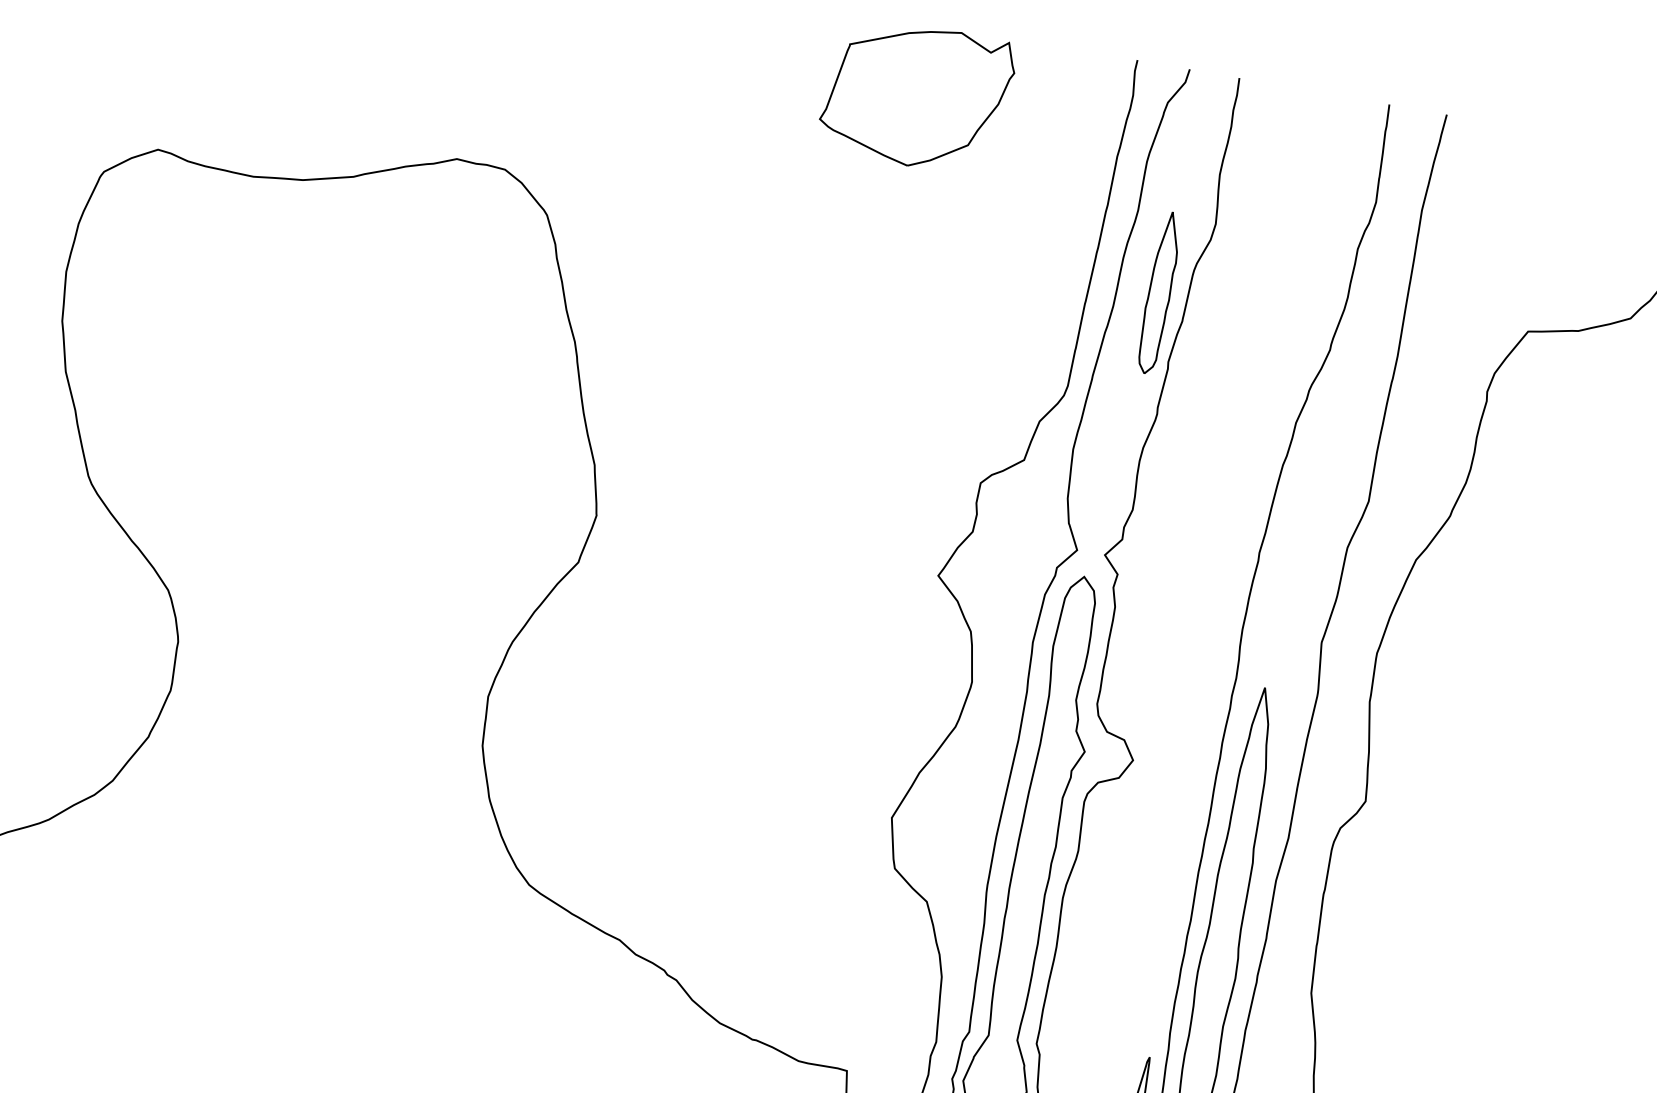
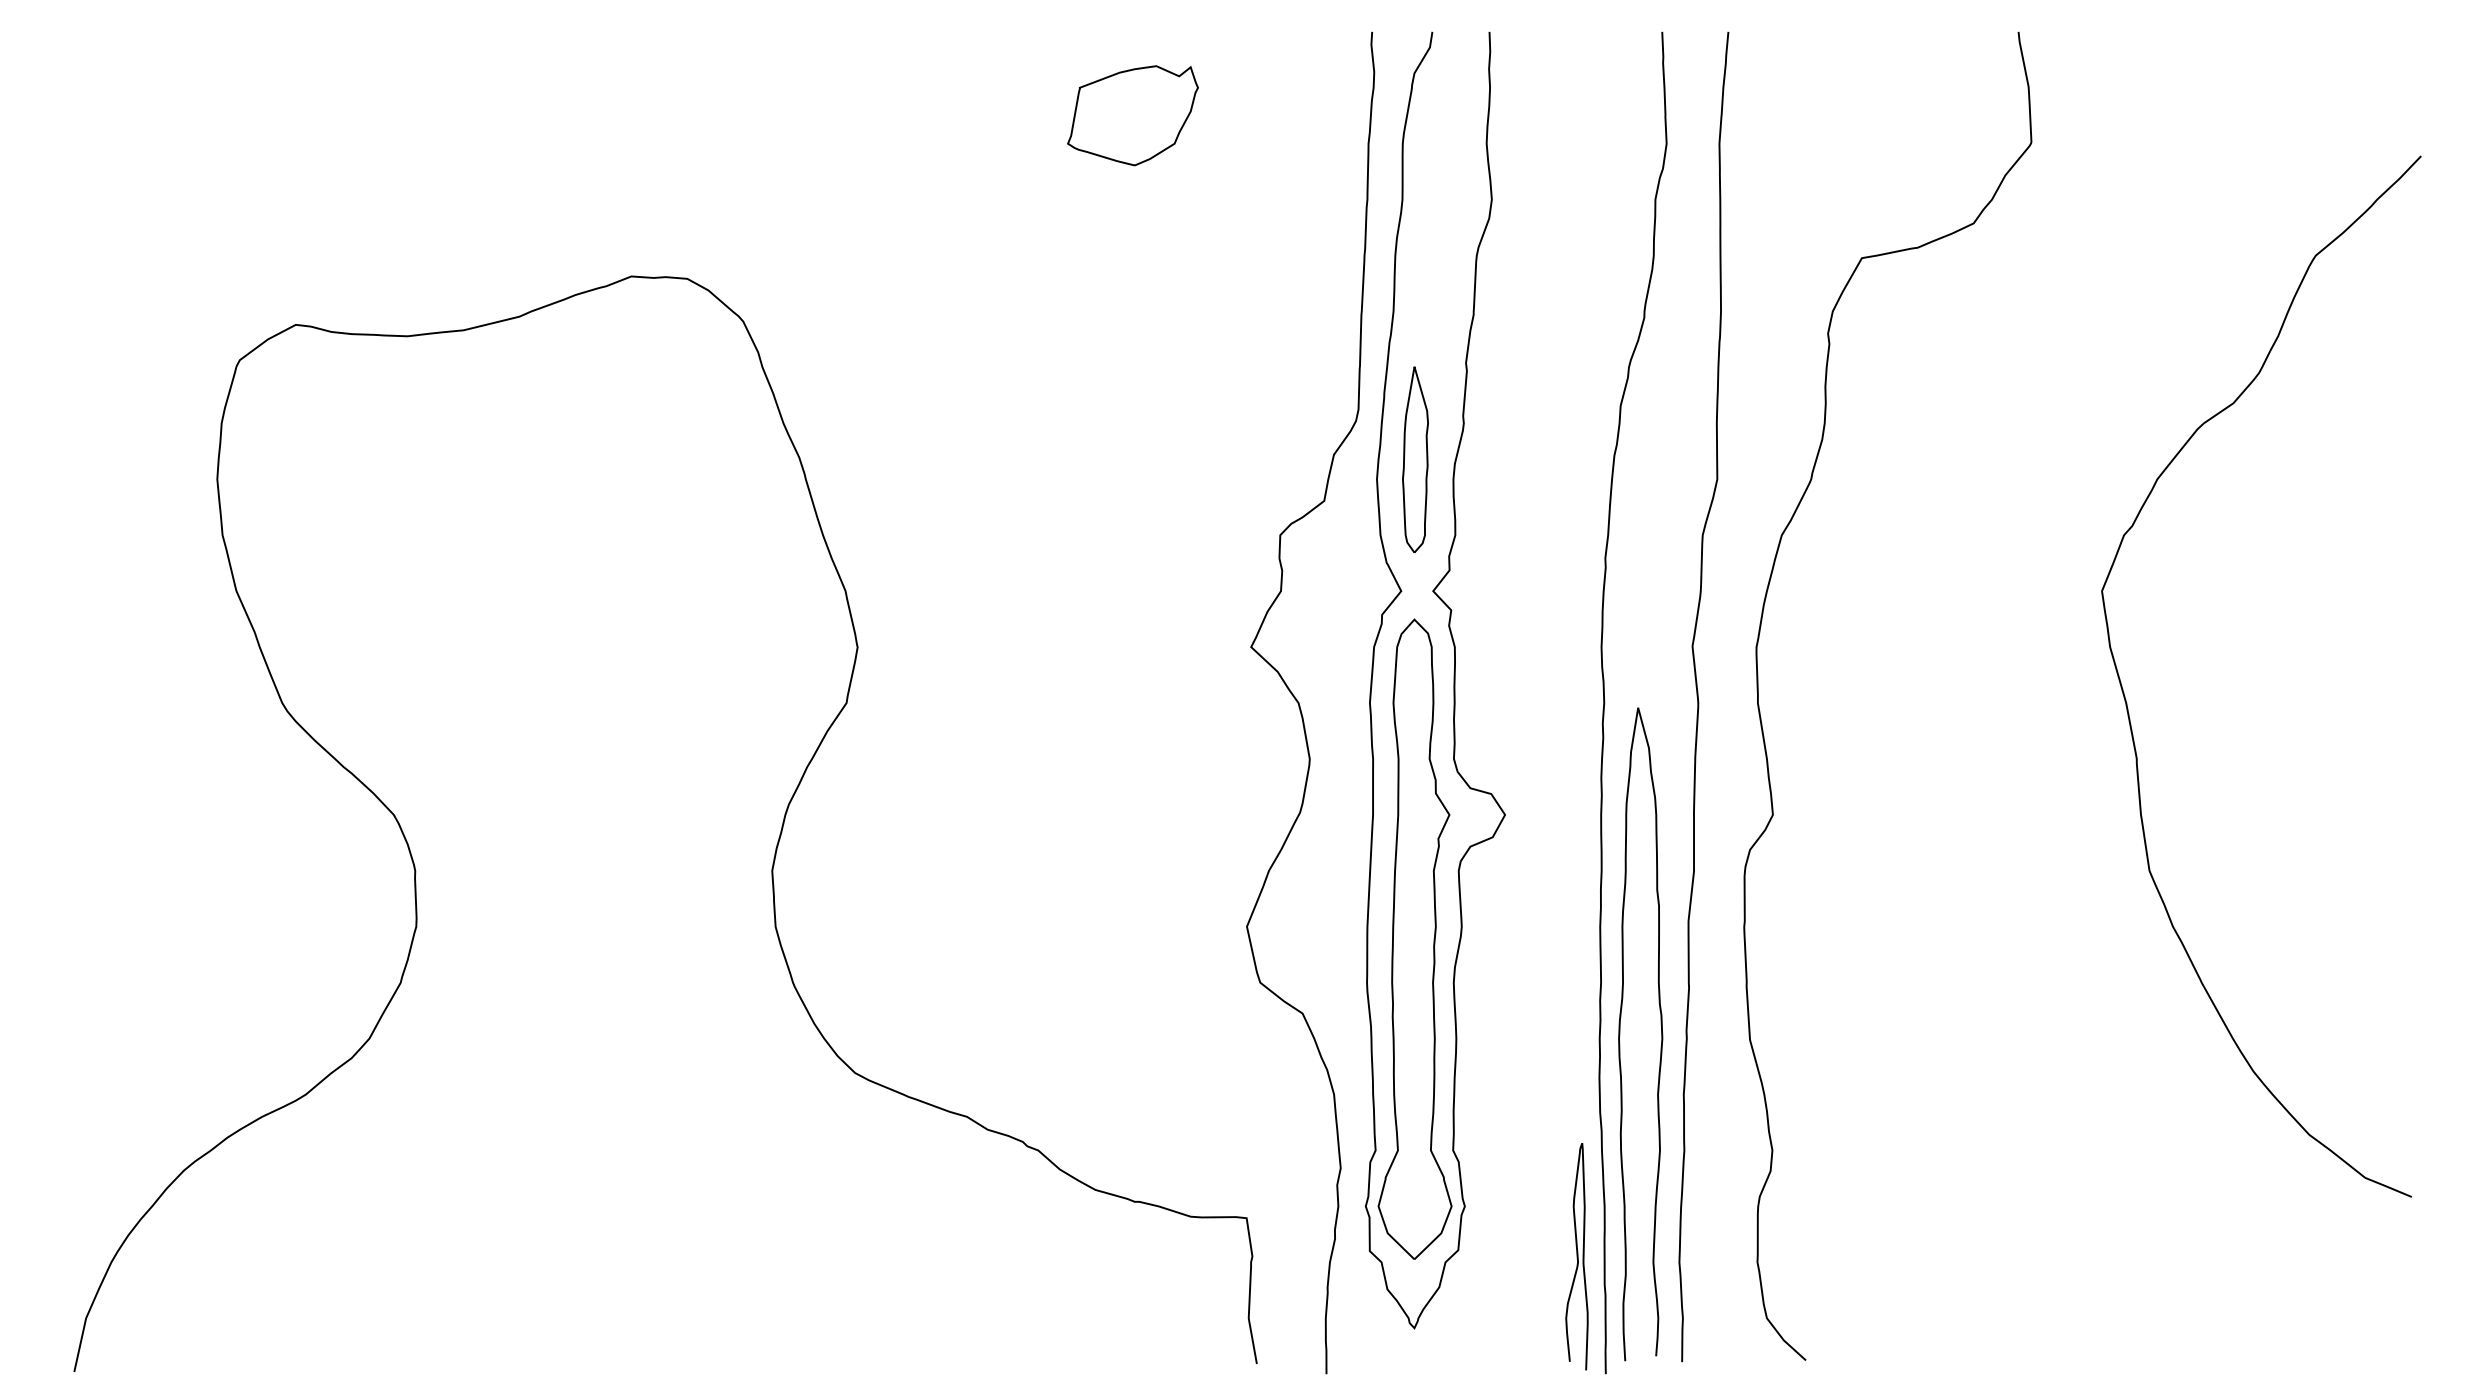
part: (916, 96) -> (1132, 115), size x0.62
part: (1159, 292) -> (1415, 459), moved

